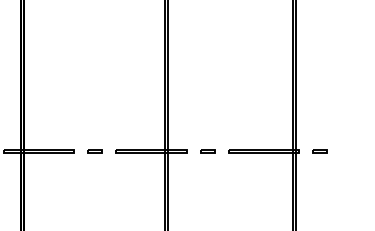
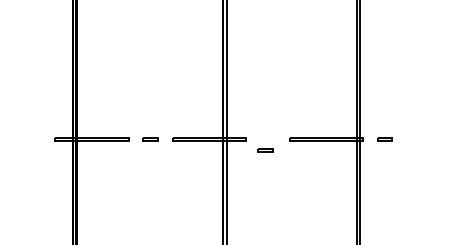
part: (207, 151) -> (265, 150), moved

